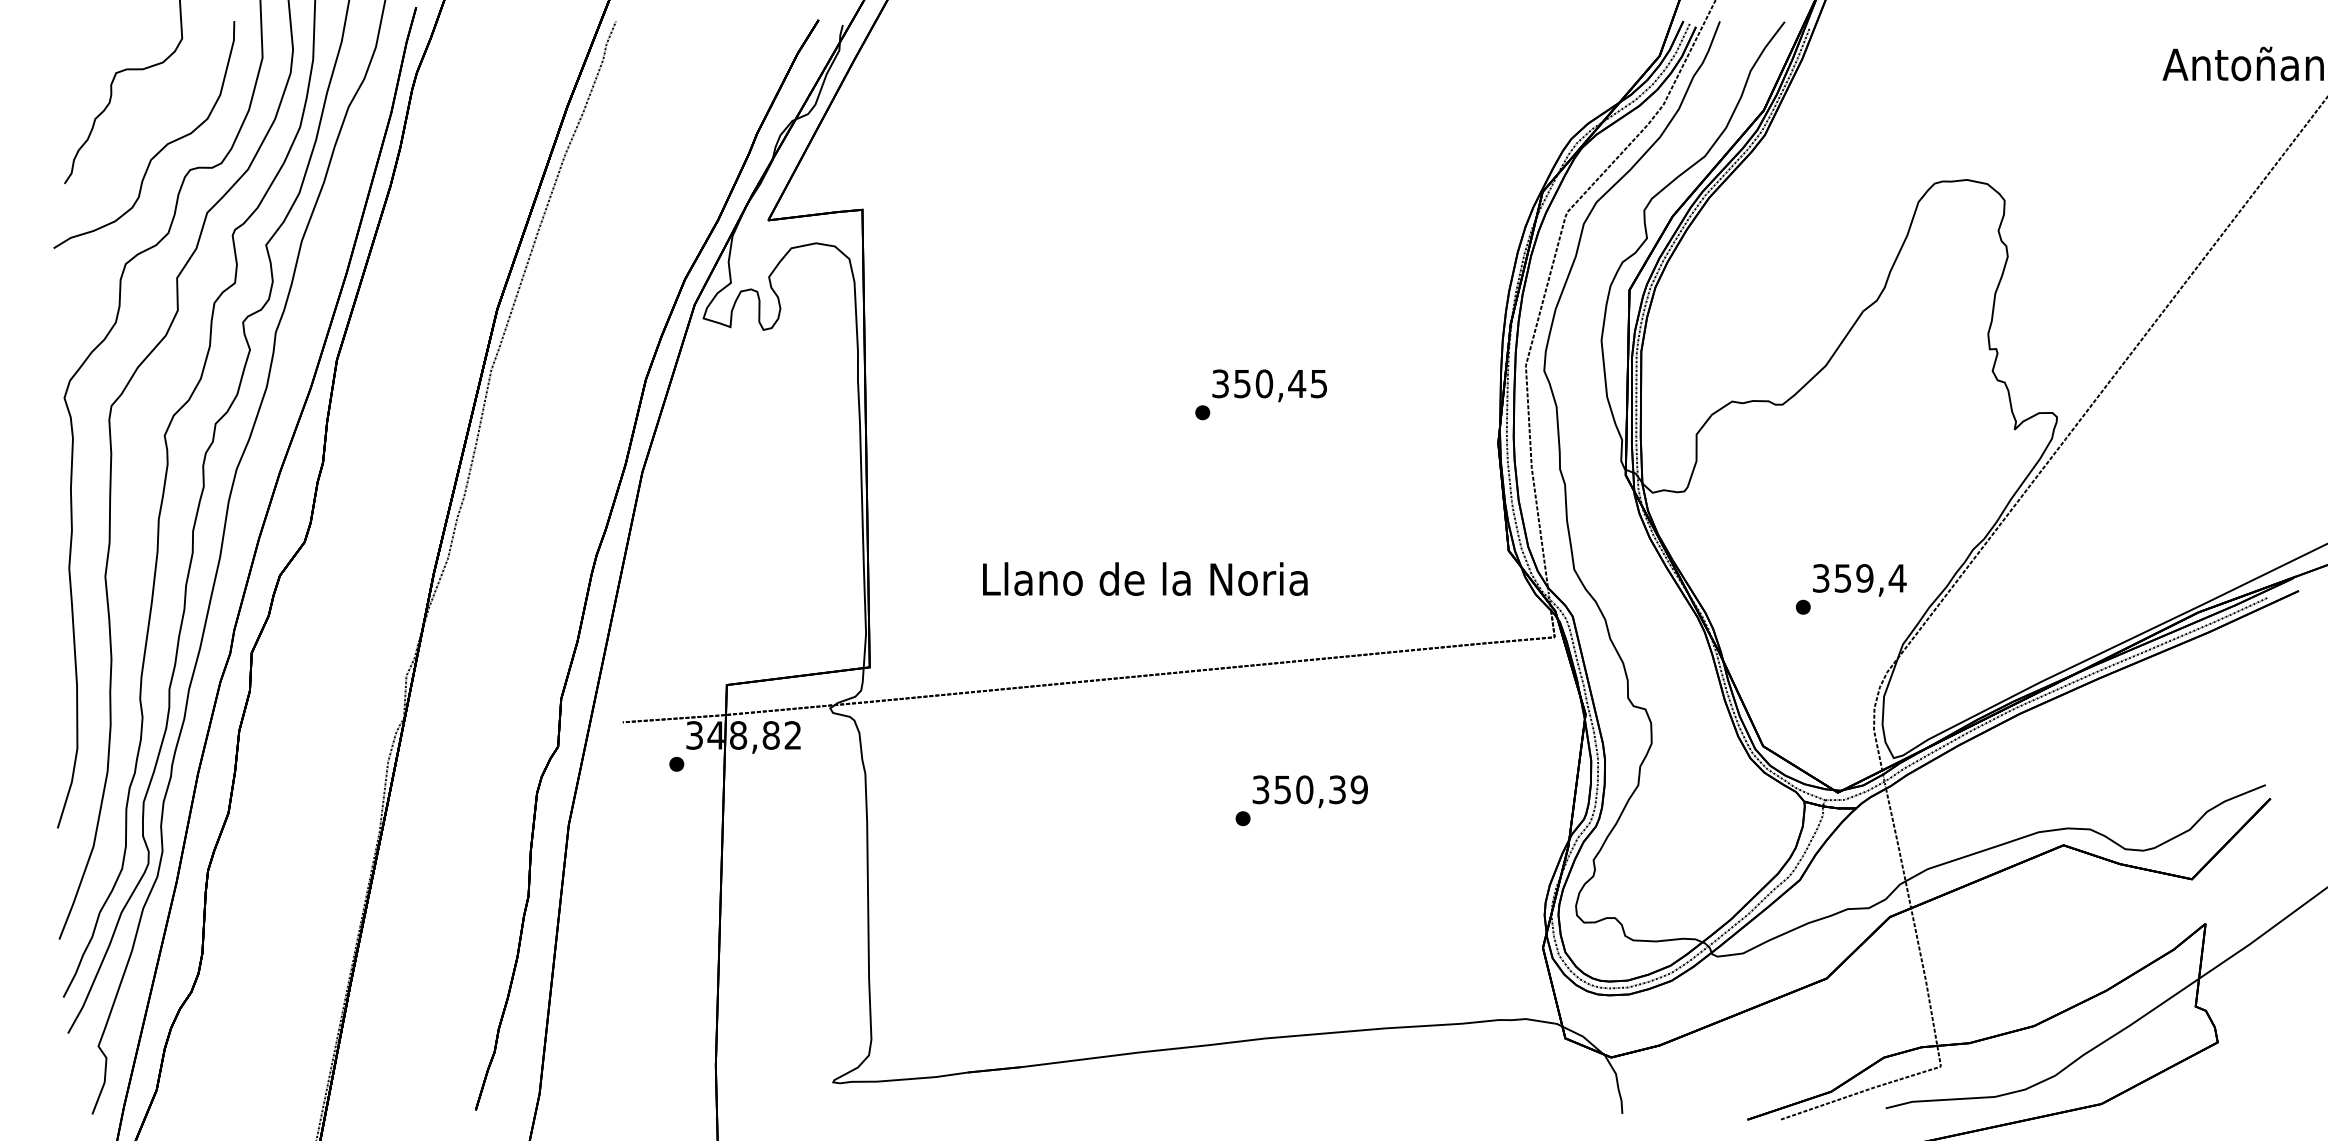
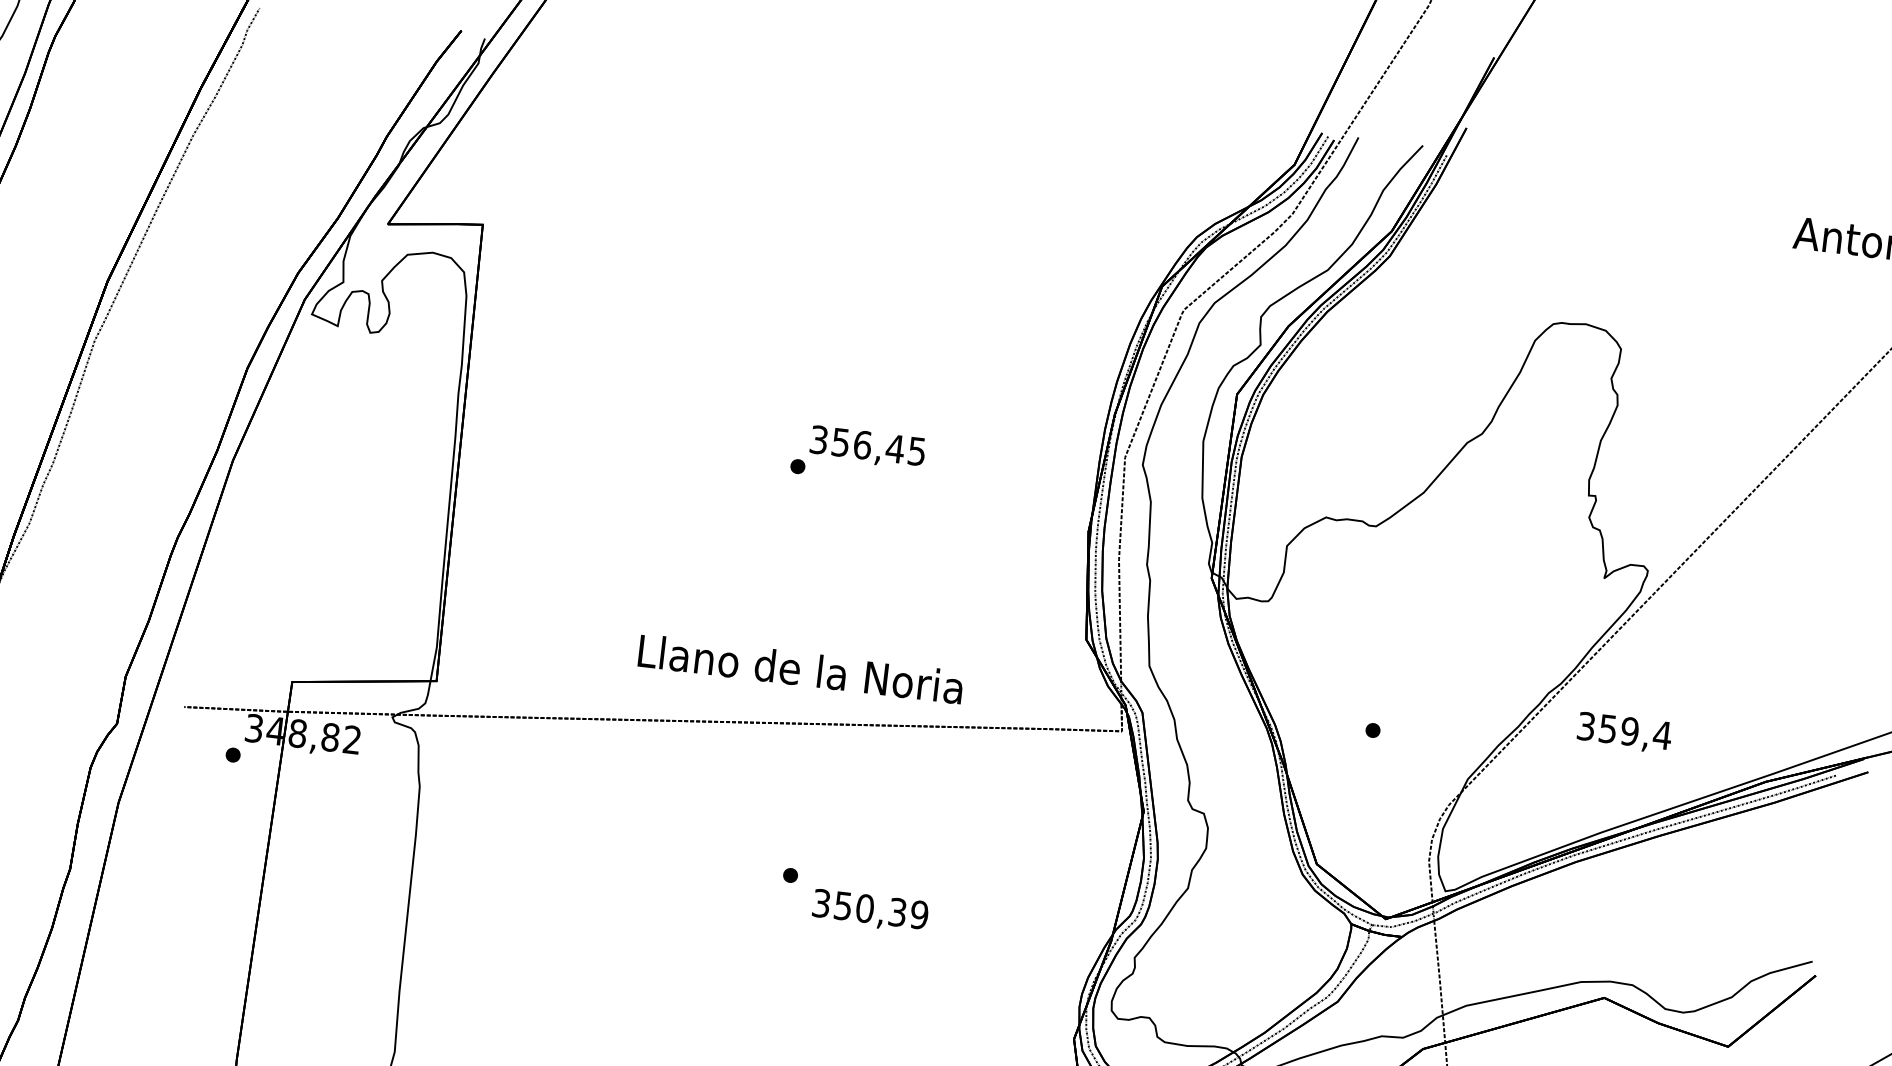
text: (1264, 383) -> (862, 444), 350,45 -> 356,45
text: (1145, 578) -> (801, 668), moved
text: (1859, 580) -> (1624, 733), moved
text: (1309, 791) -> (869, 910), moved

